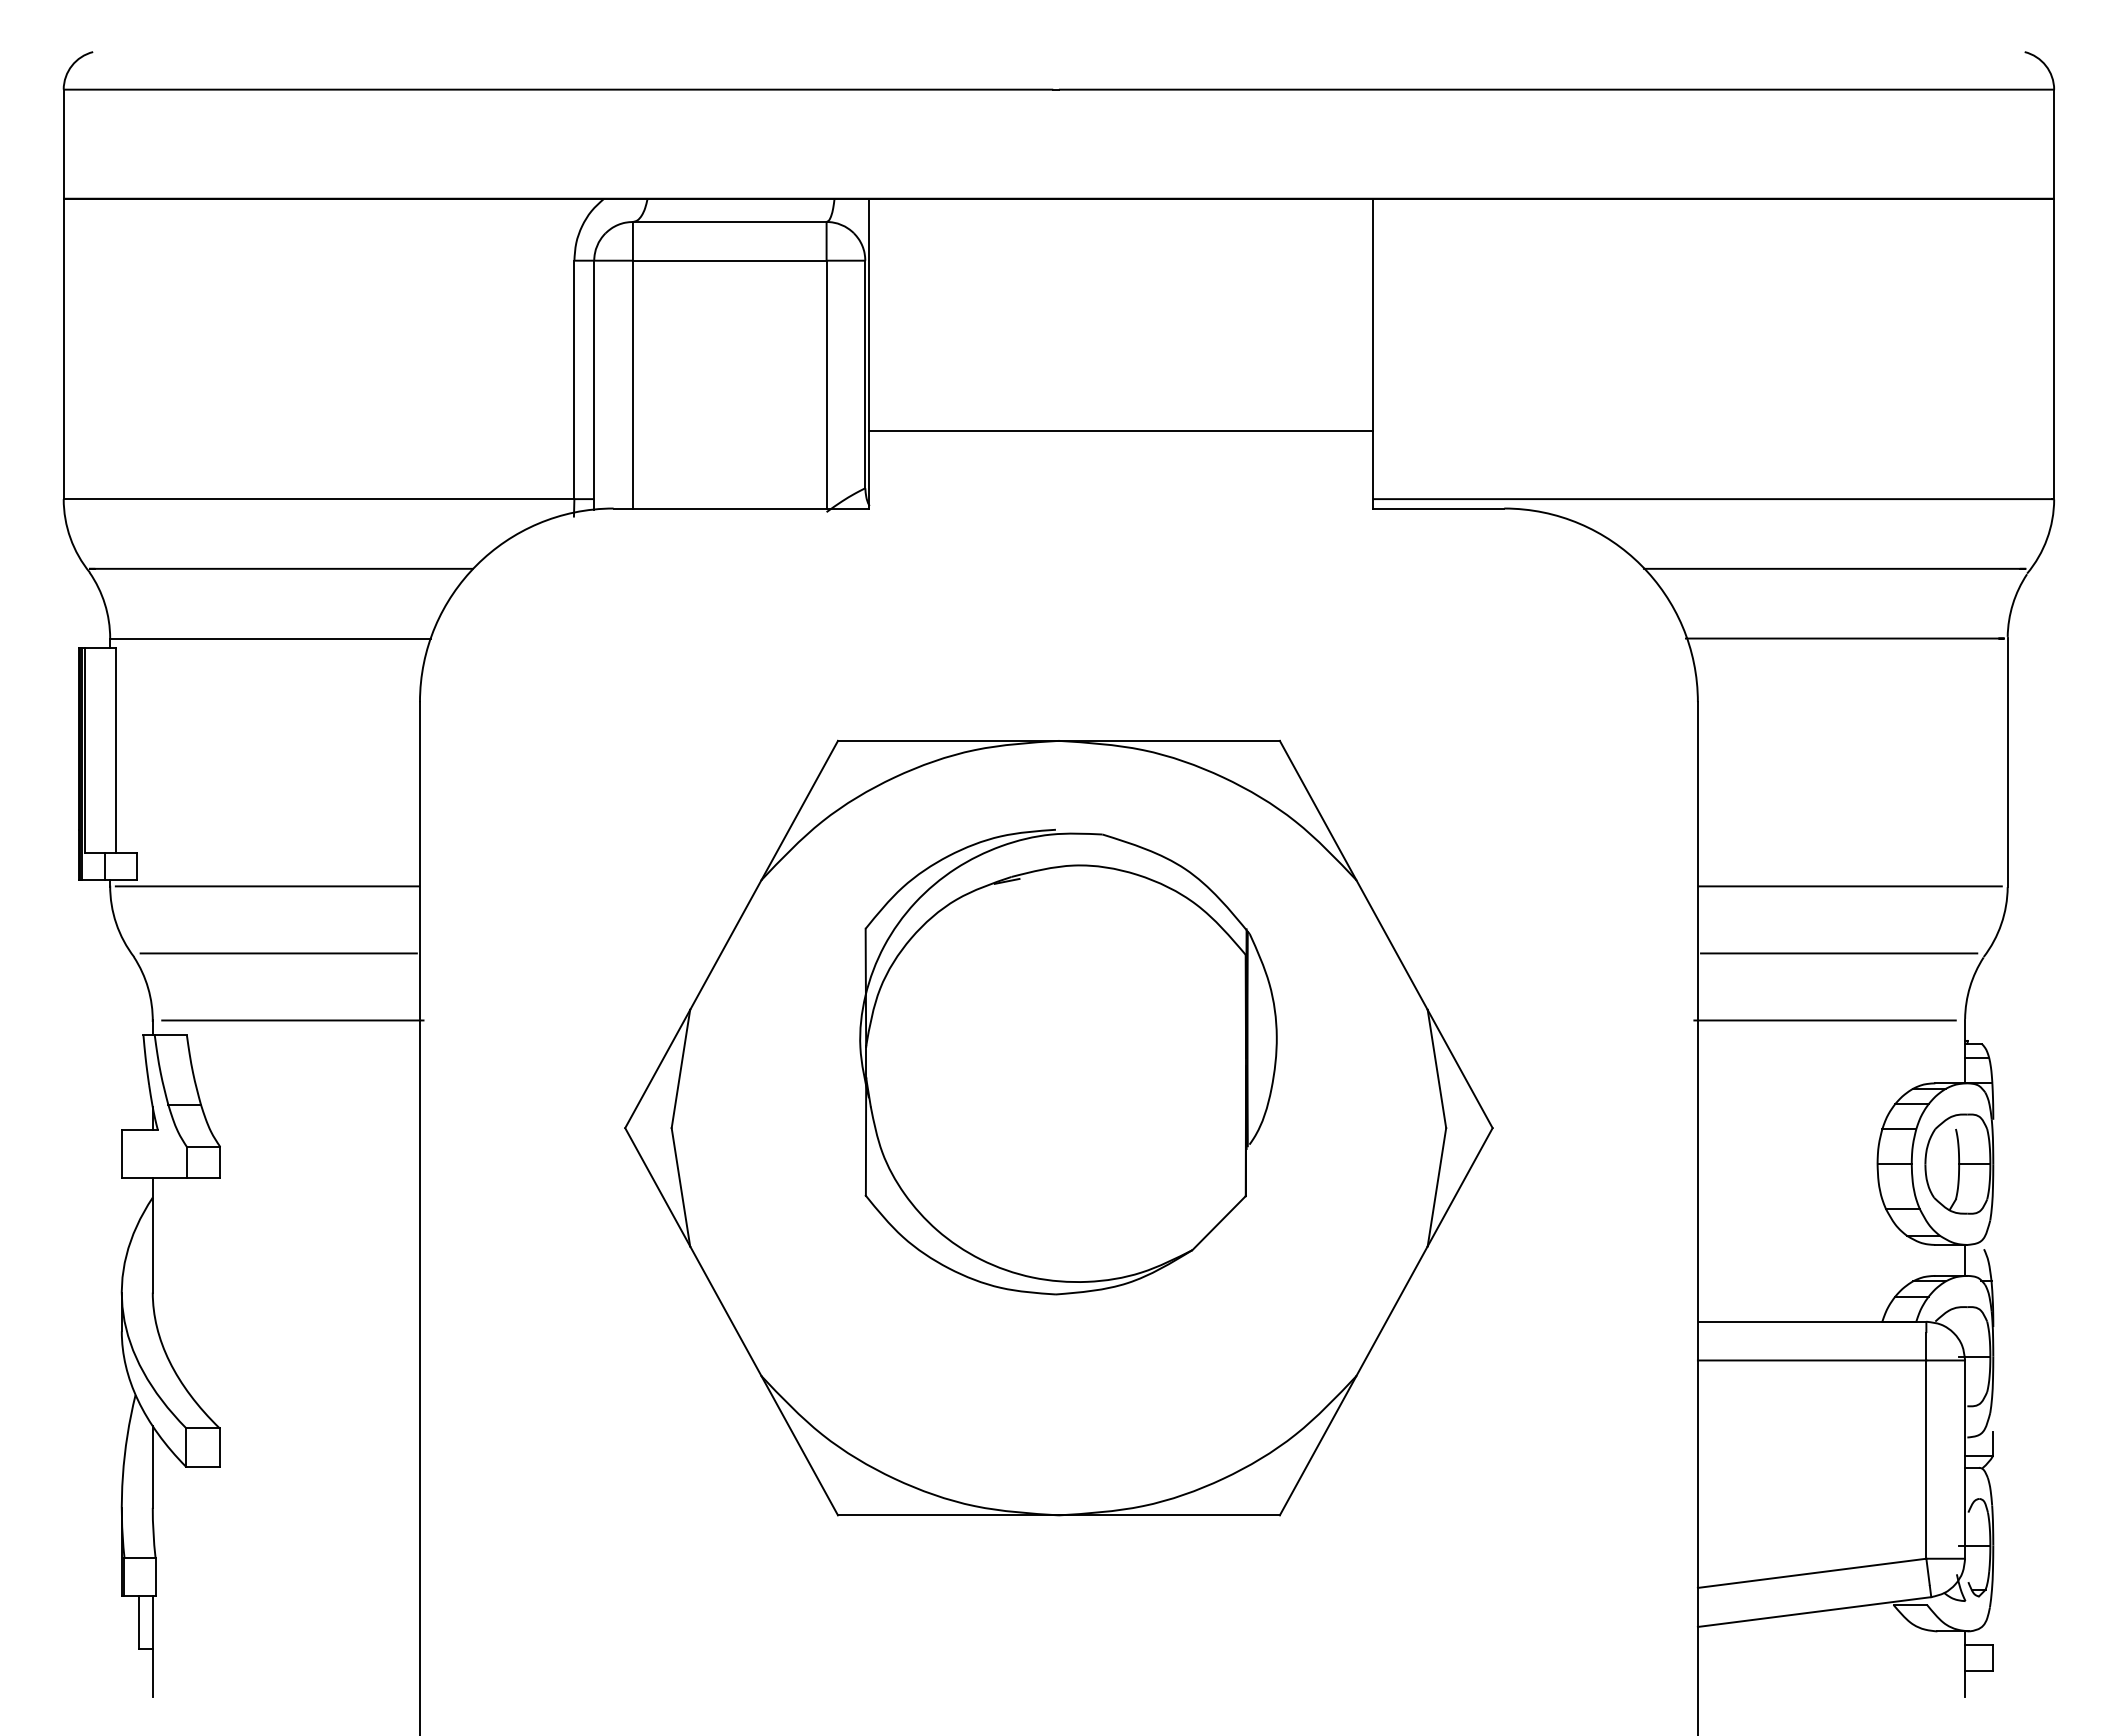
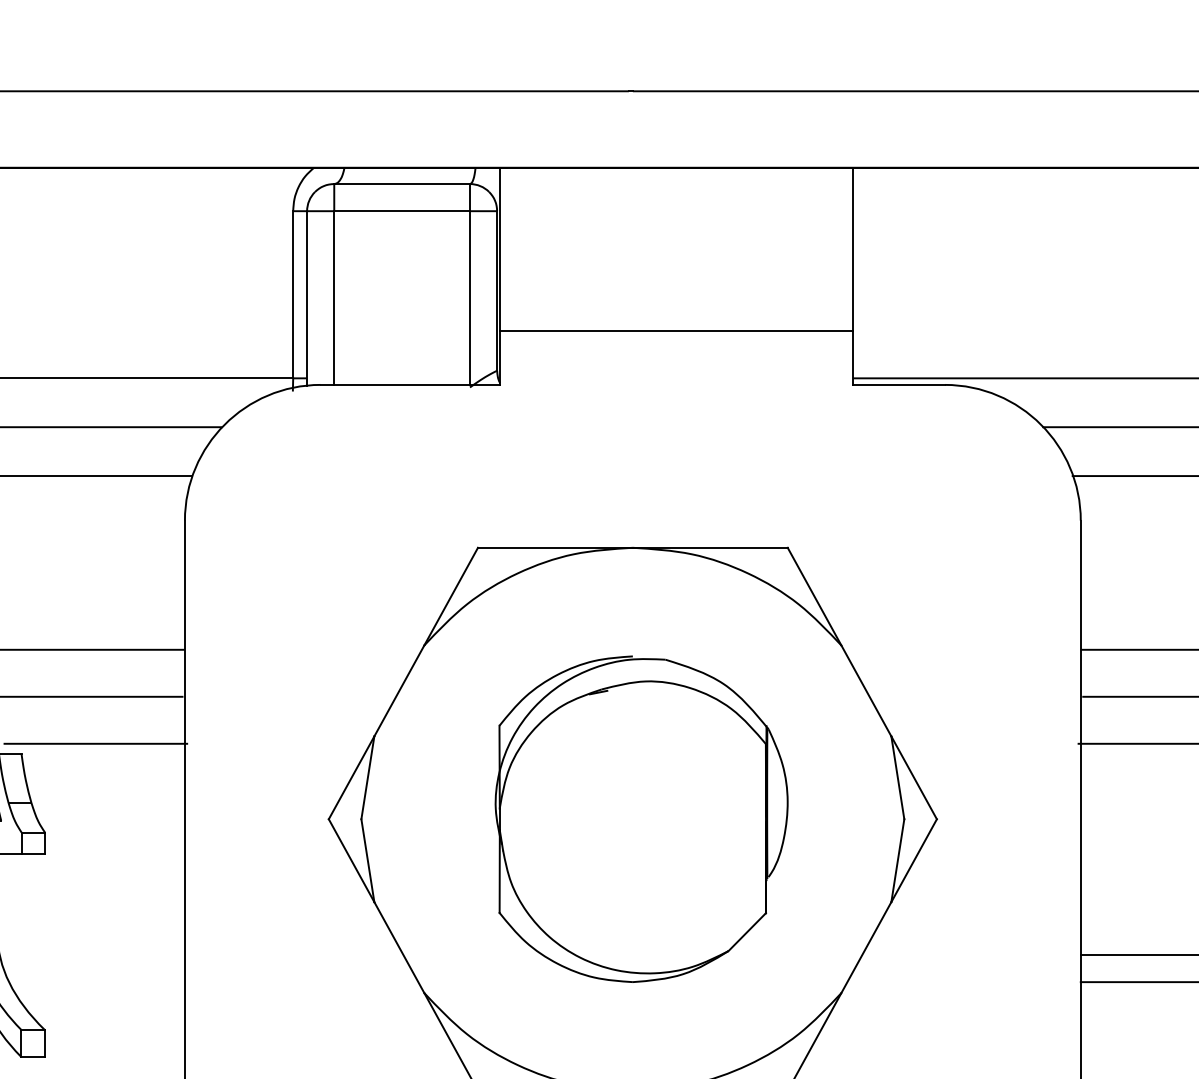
part: (1068, 1061) -> (641, 818), moved

